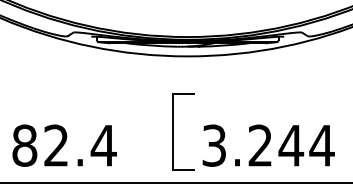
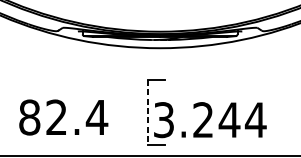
line: (173, 132) -> (147, 113), solid -> dashed
text: (64, 145) -> (63, 117), moved
text: (268, 145) -> (210, 119), moved

